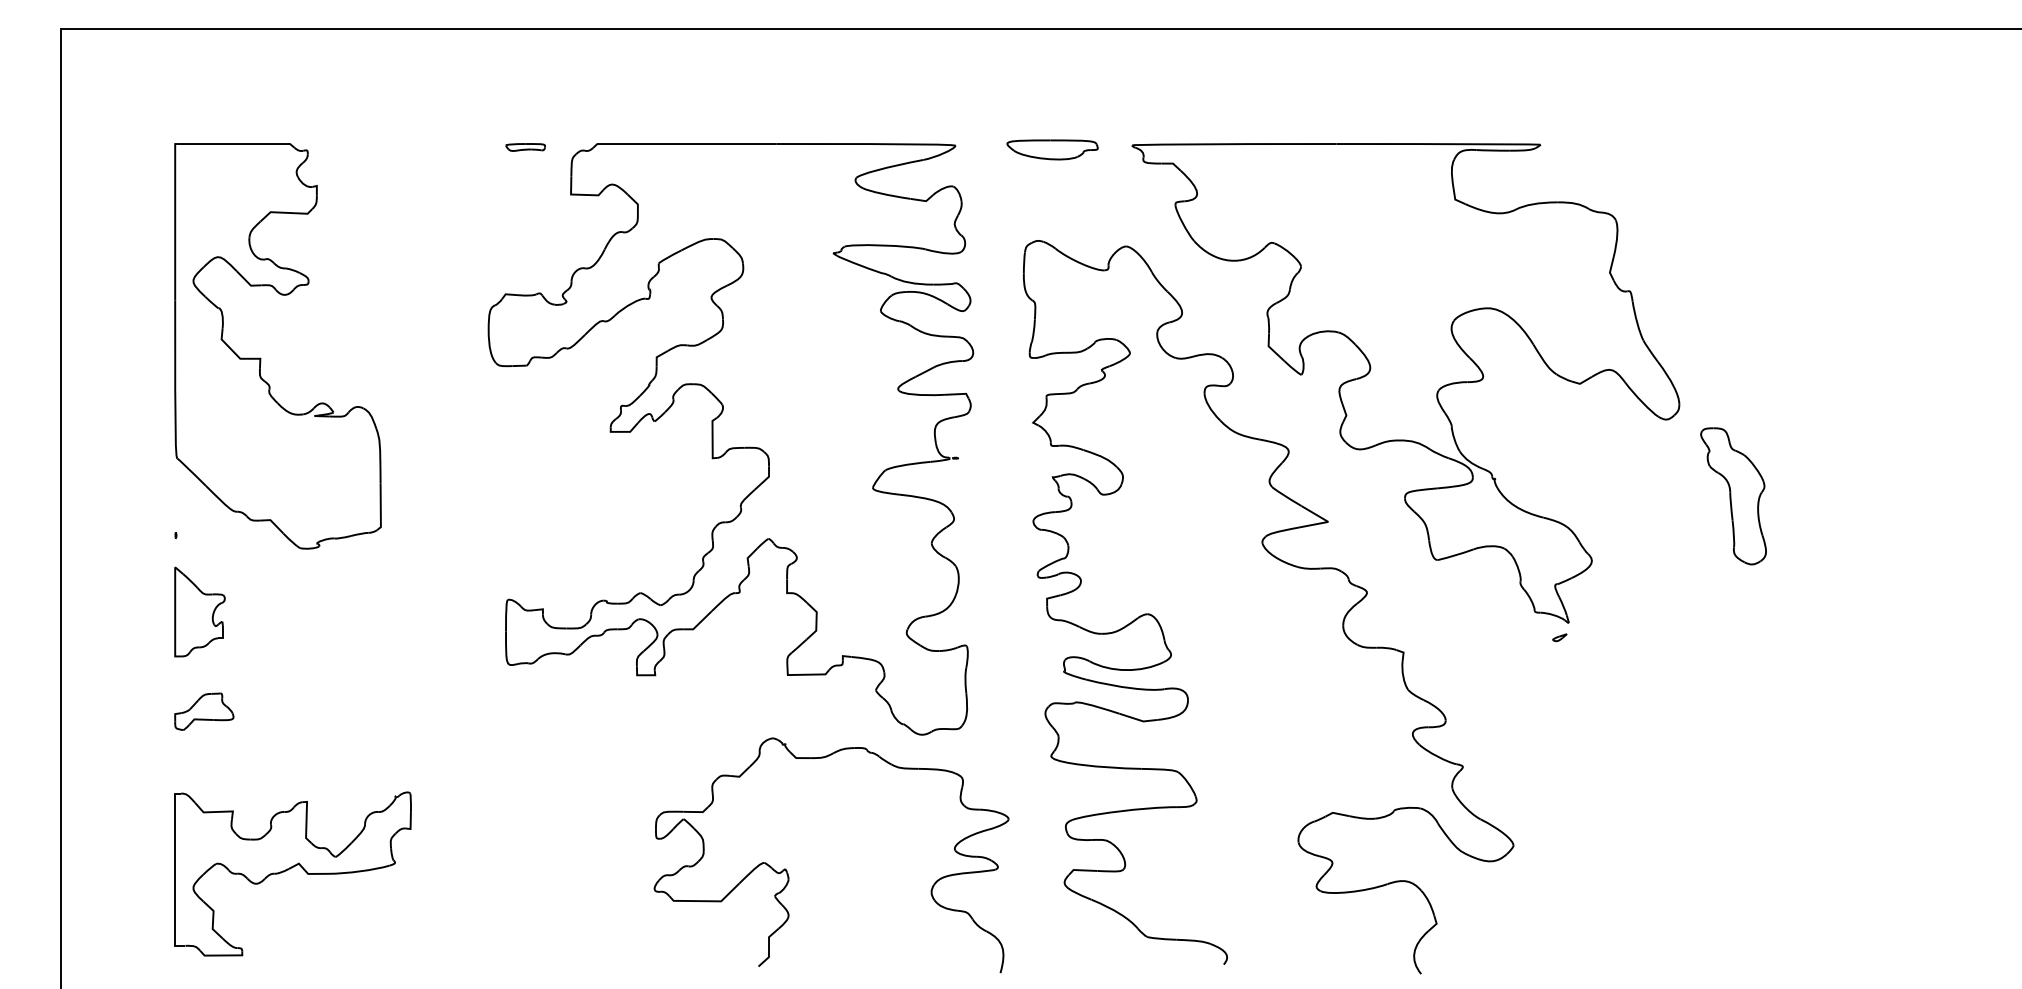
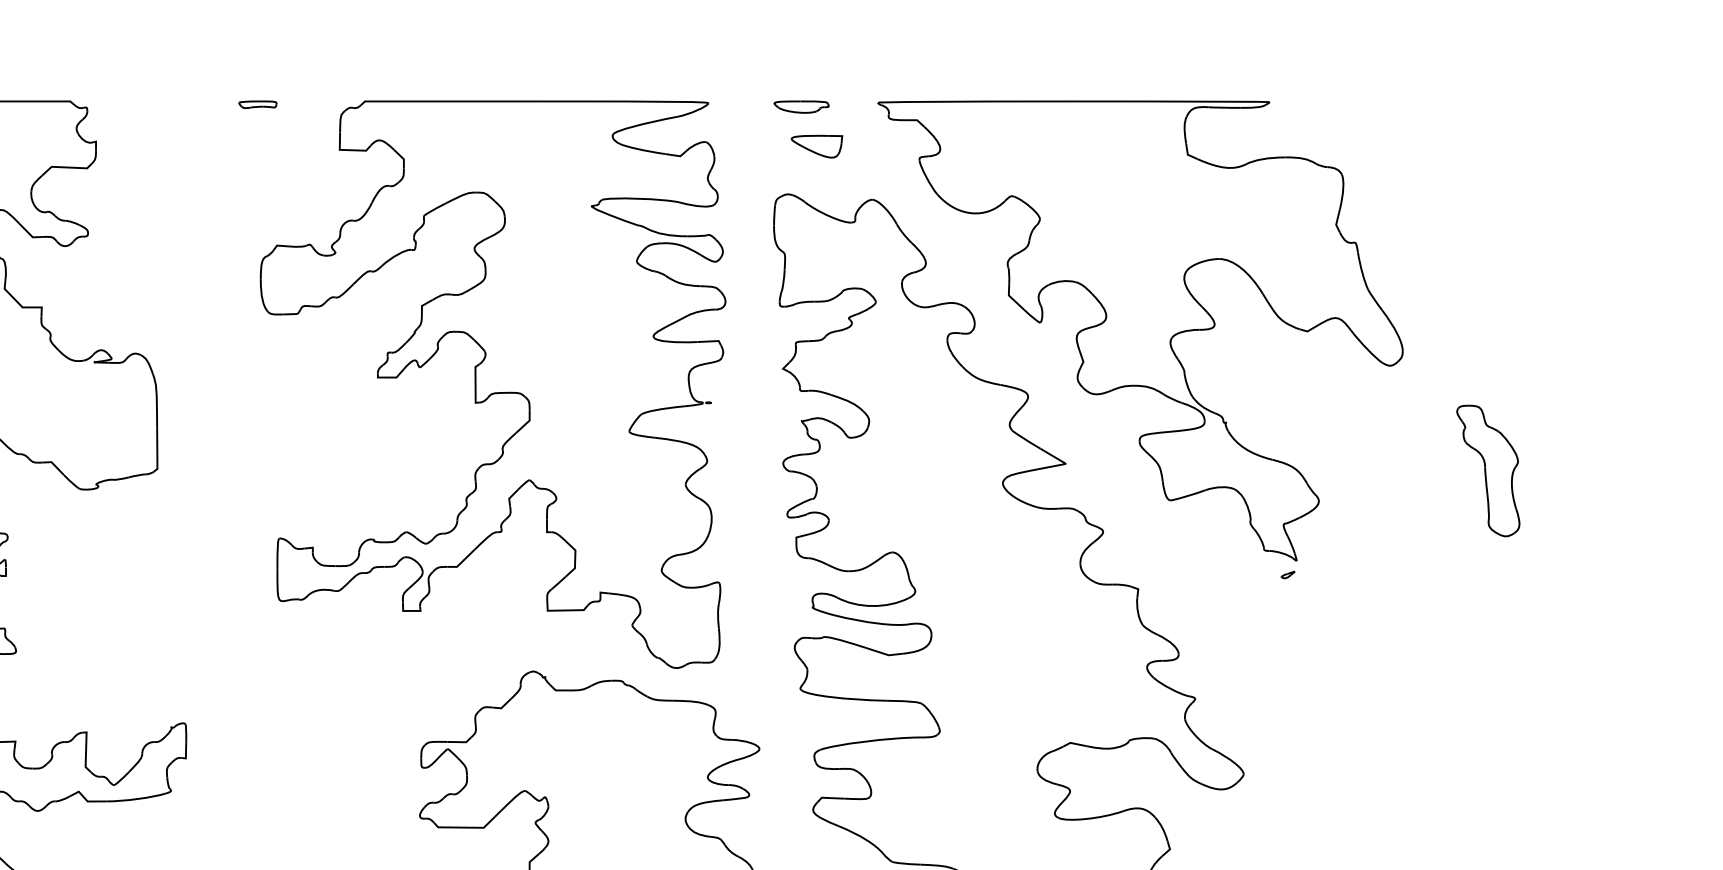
part: (525, 147) -> (257, 104), moved
part: (1052, 149) -> (801, 106), size x0.62
part: (1068, 190) -> (816, 146), added
part: (1733, 496) -> (1488, 471), moved

